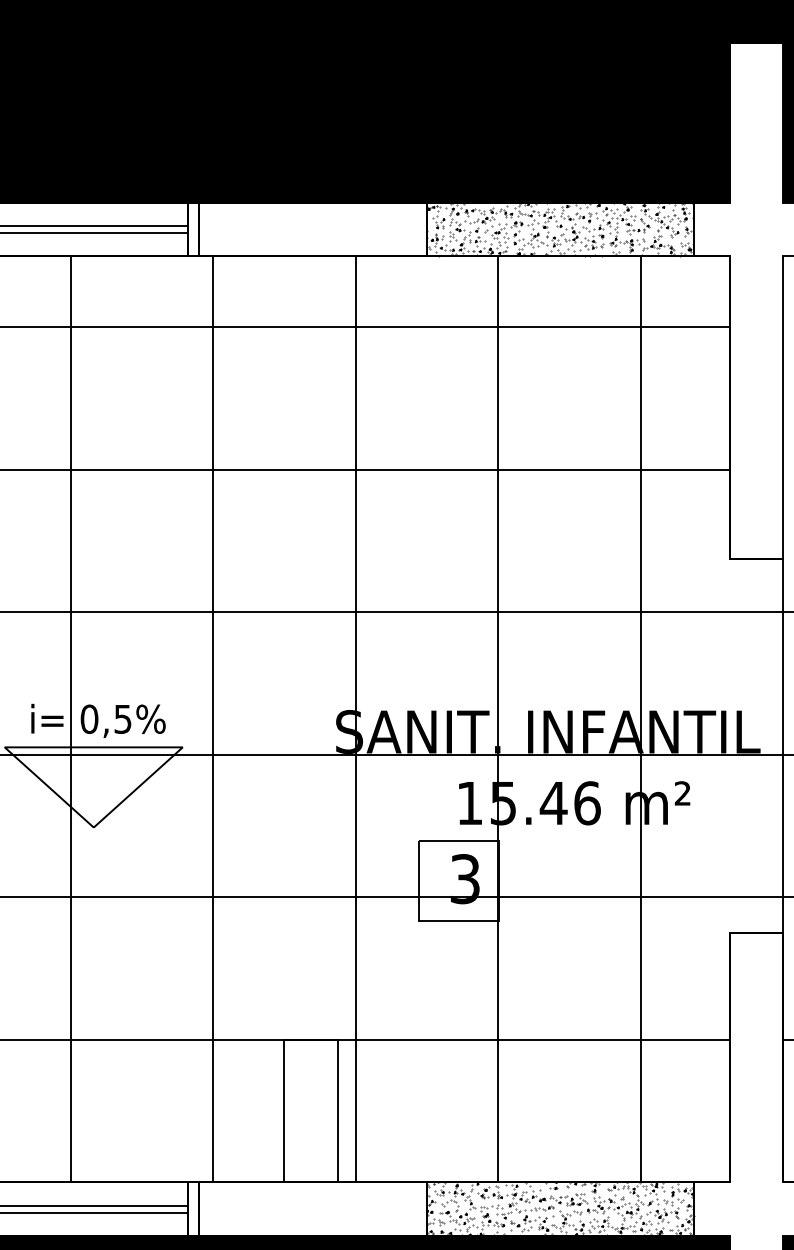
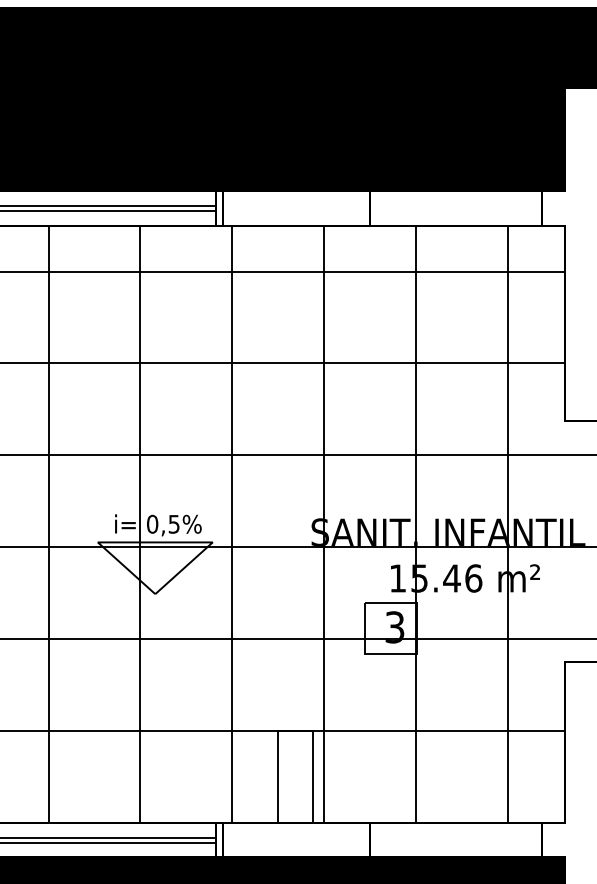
hatch: (560, 229) -> (456, 208), removed
hatch: (560, 1209) -> (456, 840), removed

